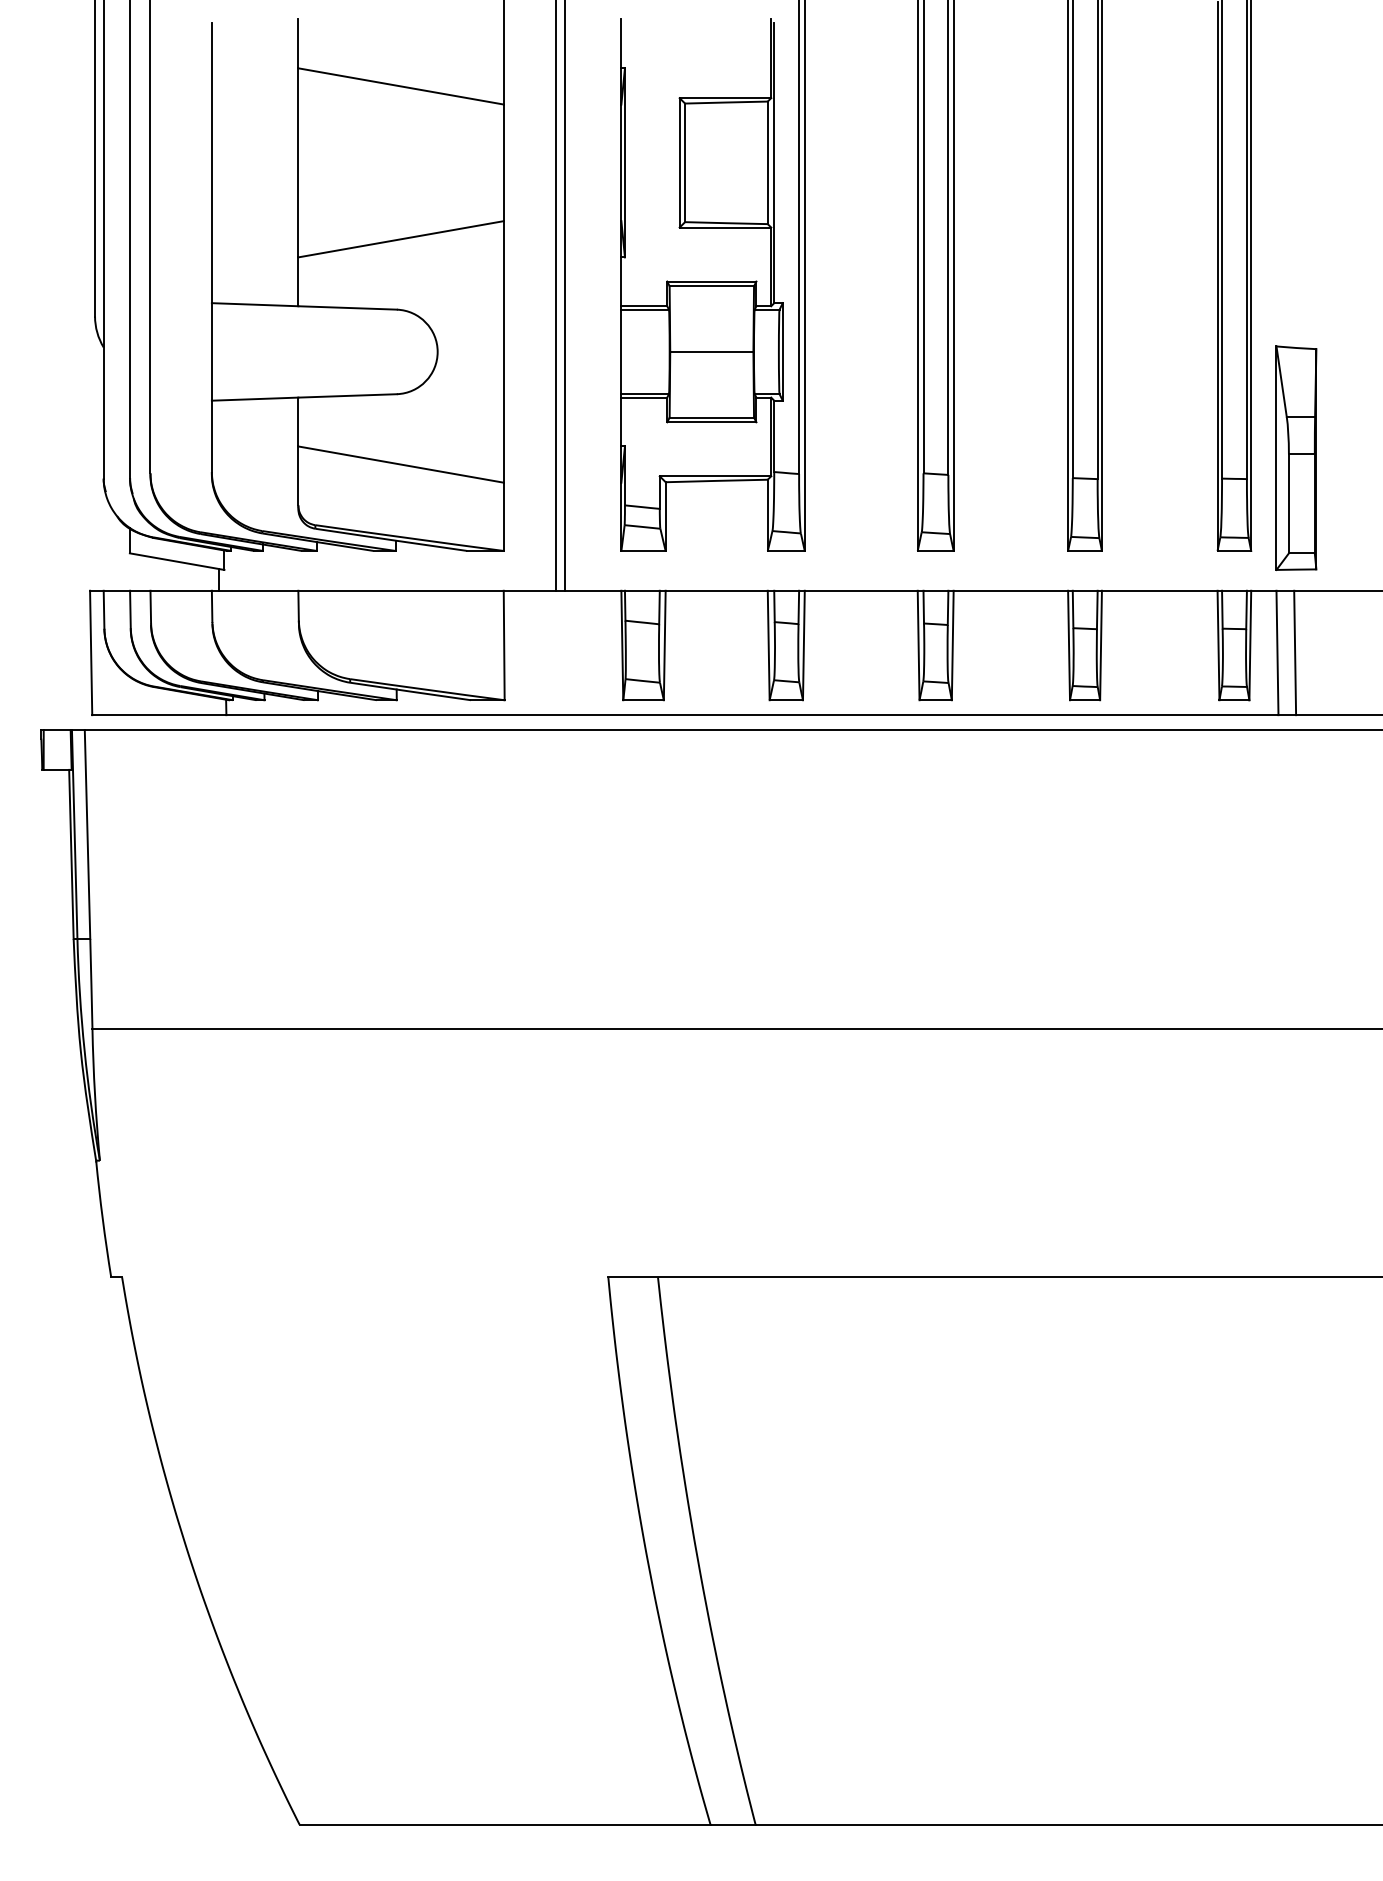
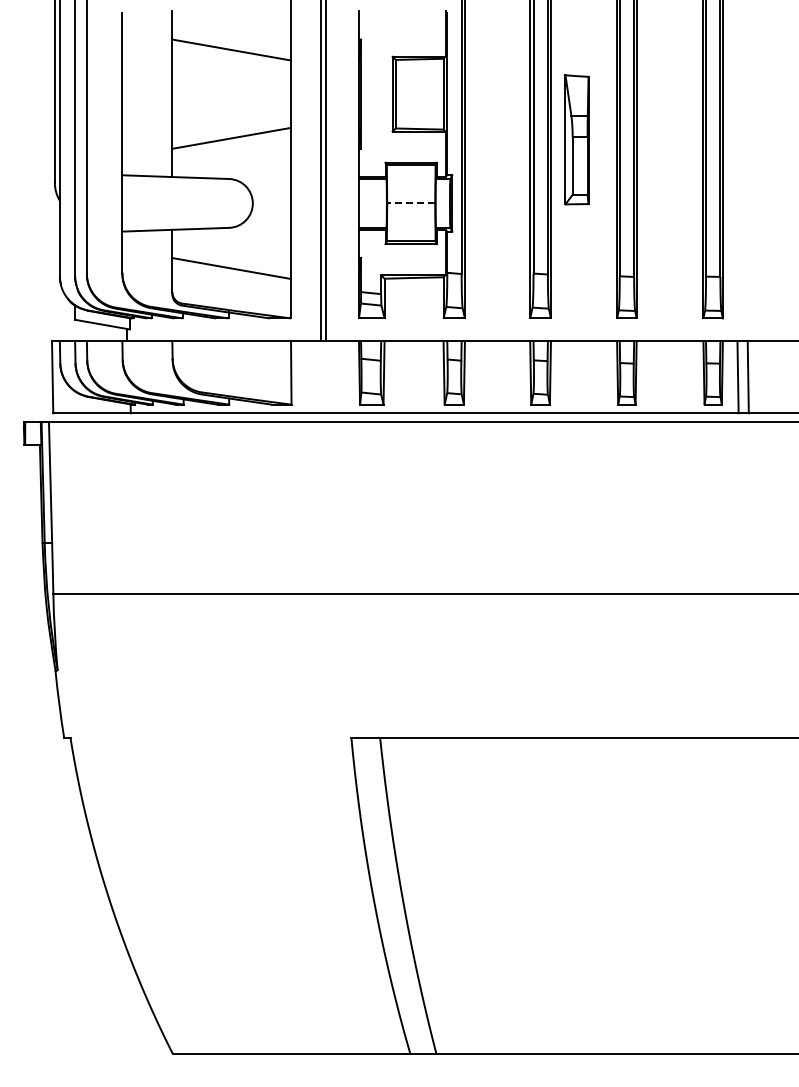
line: (710, 352) -> (410, 203), solid -> dashed
part: (1295, 457) -> (576, 139), moved

